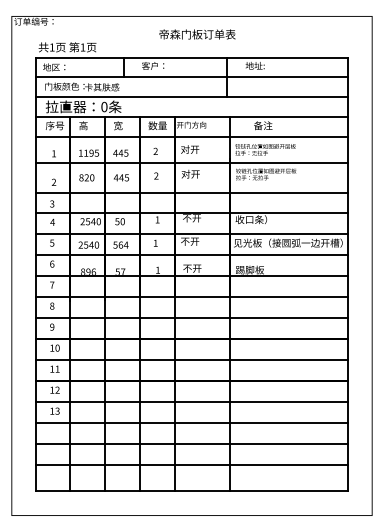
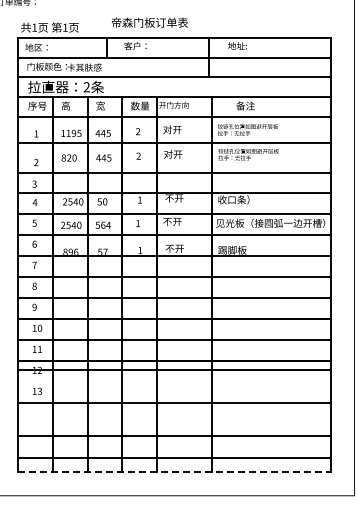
text: (197, 34) -> (149, 22), moved
text: (104, 107) -> (86, 87), 0 -> 2
line: (191, 402) -> (173, 370), moved
line: (191, 444) -> (173, 436), moved
line: (191, 465) -> (173, 458), moved
line: (192, 491) -> (174, 471), solid -> dashed

